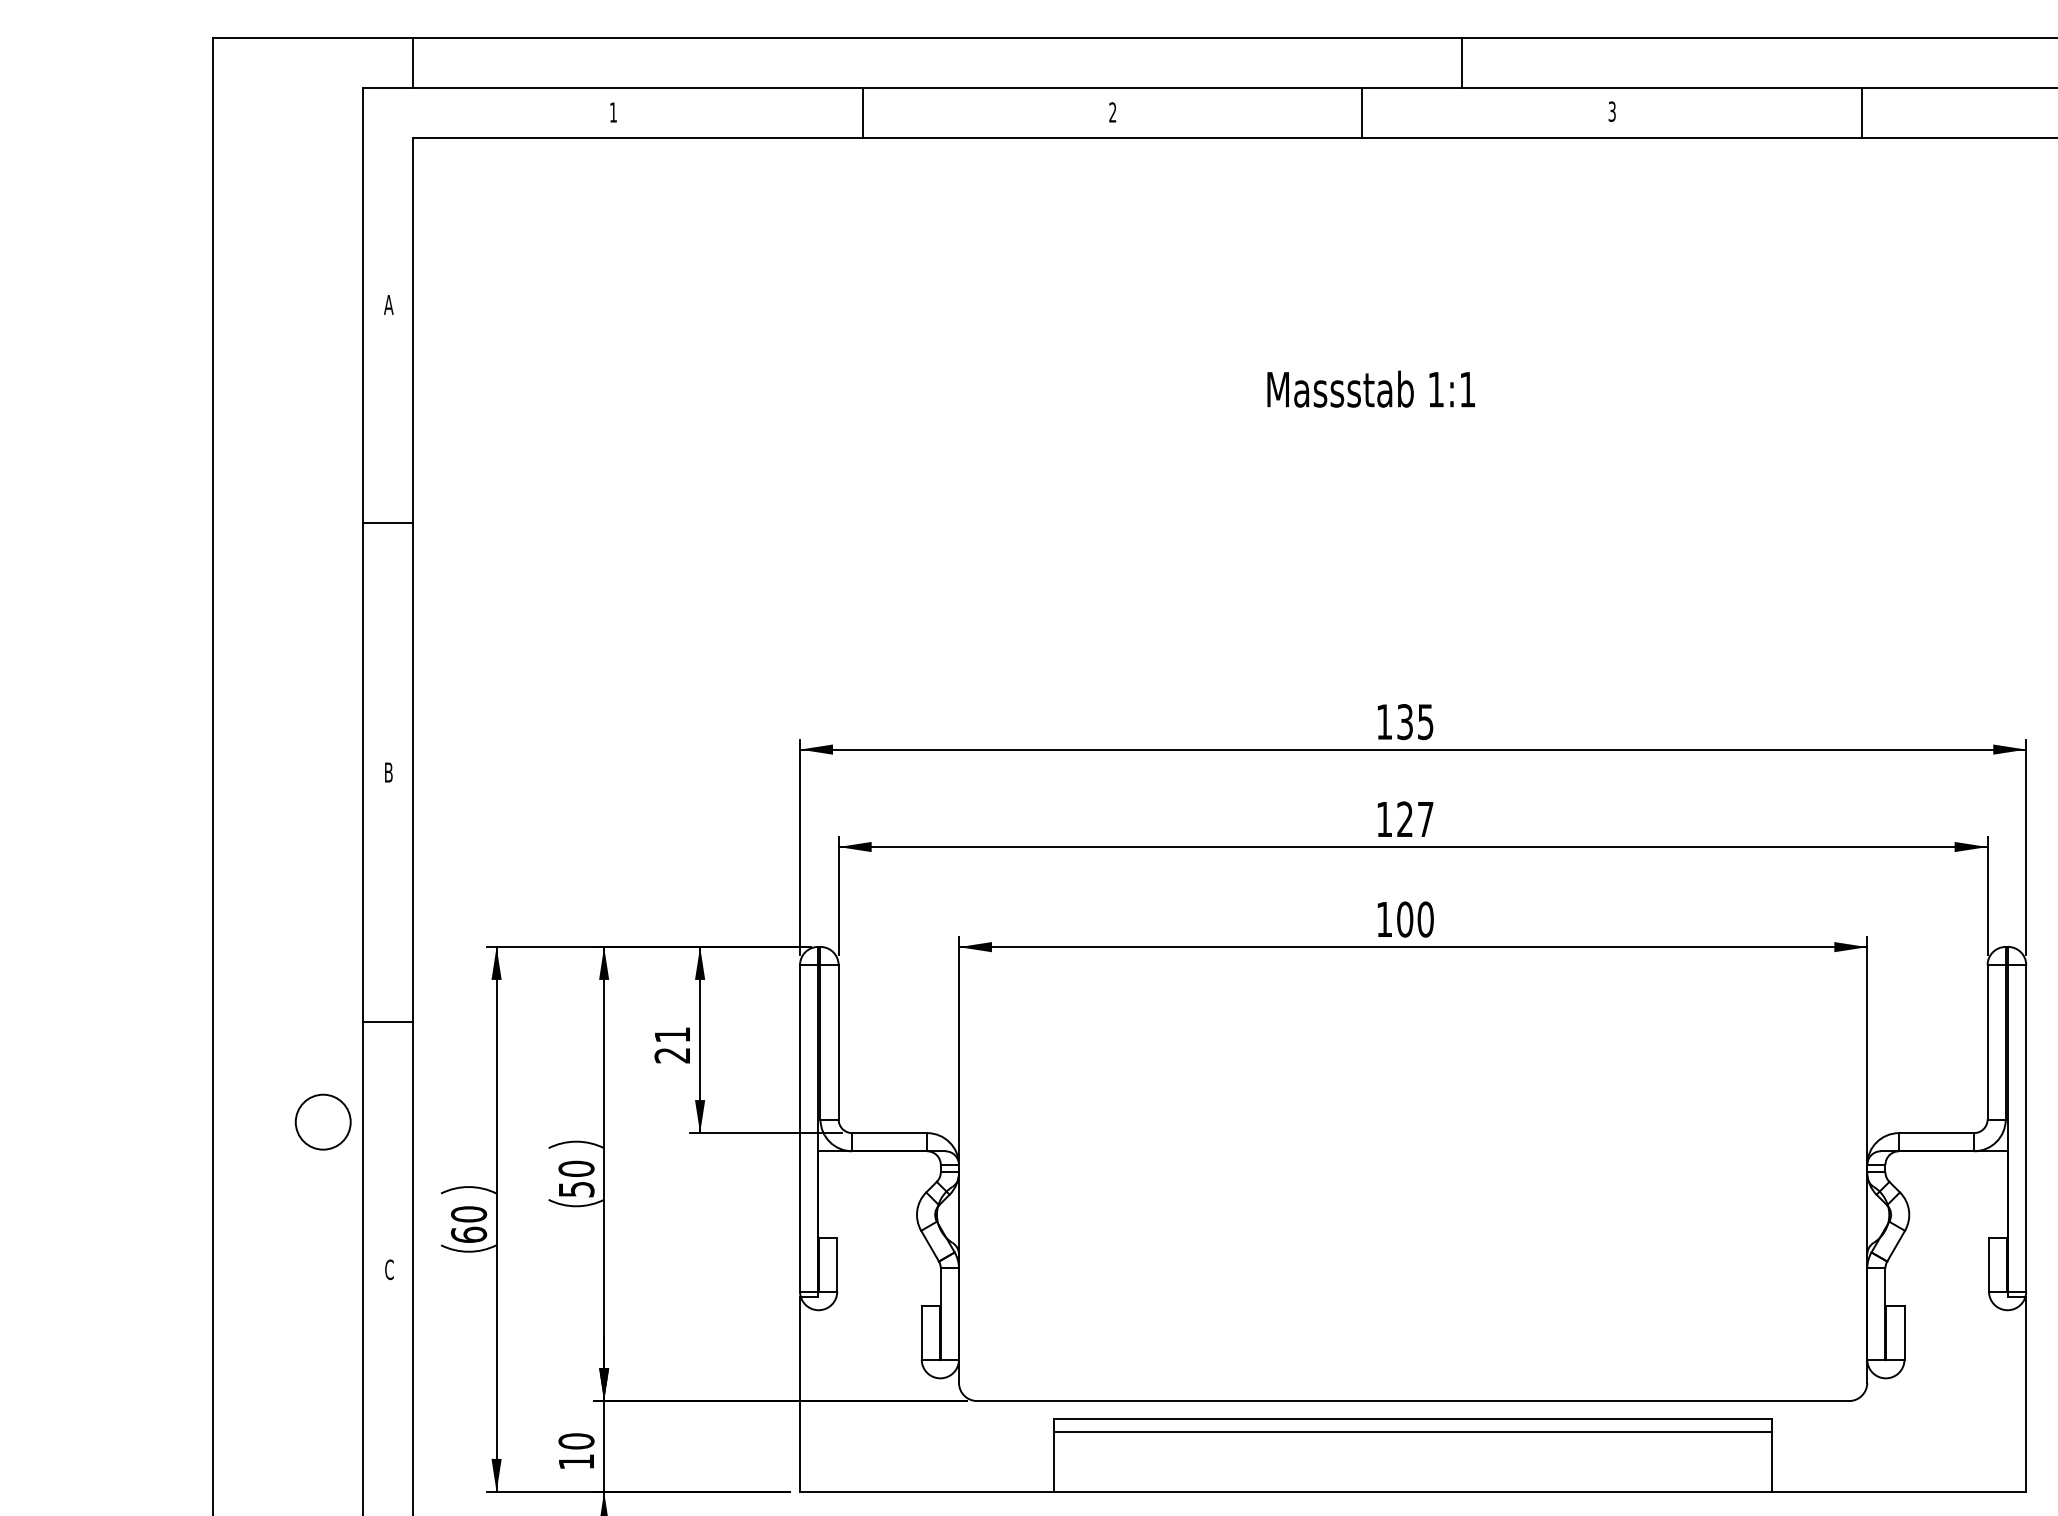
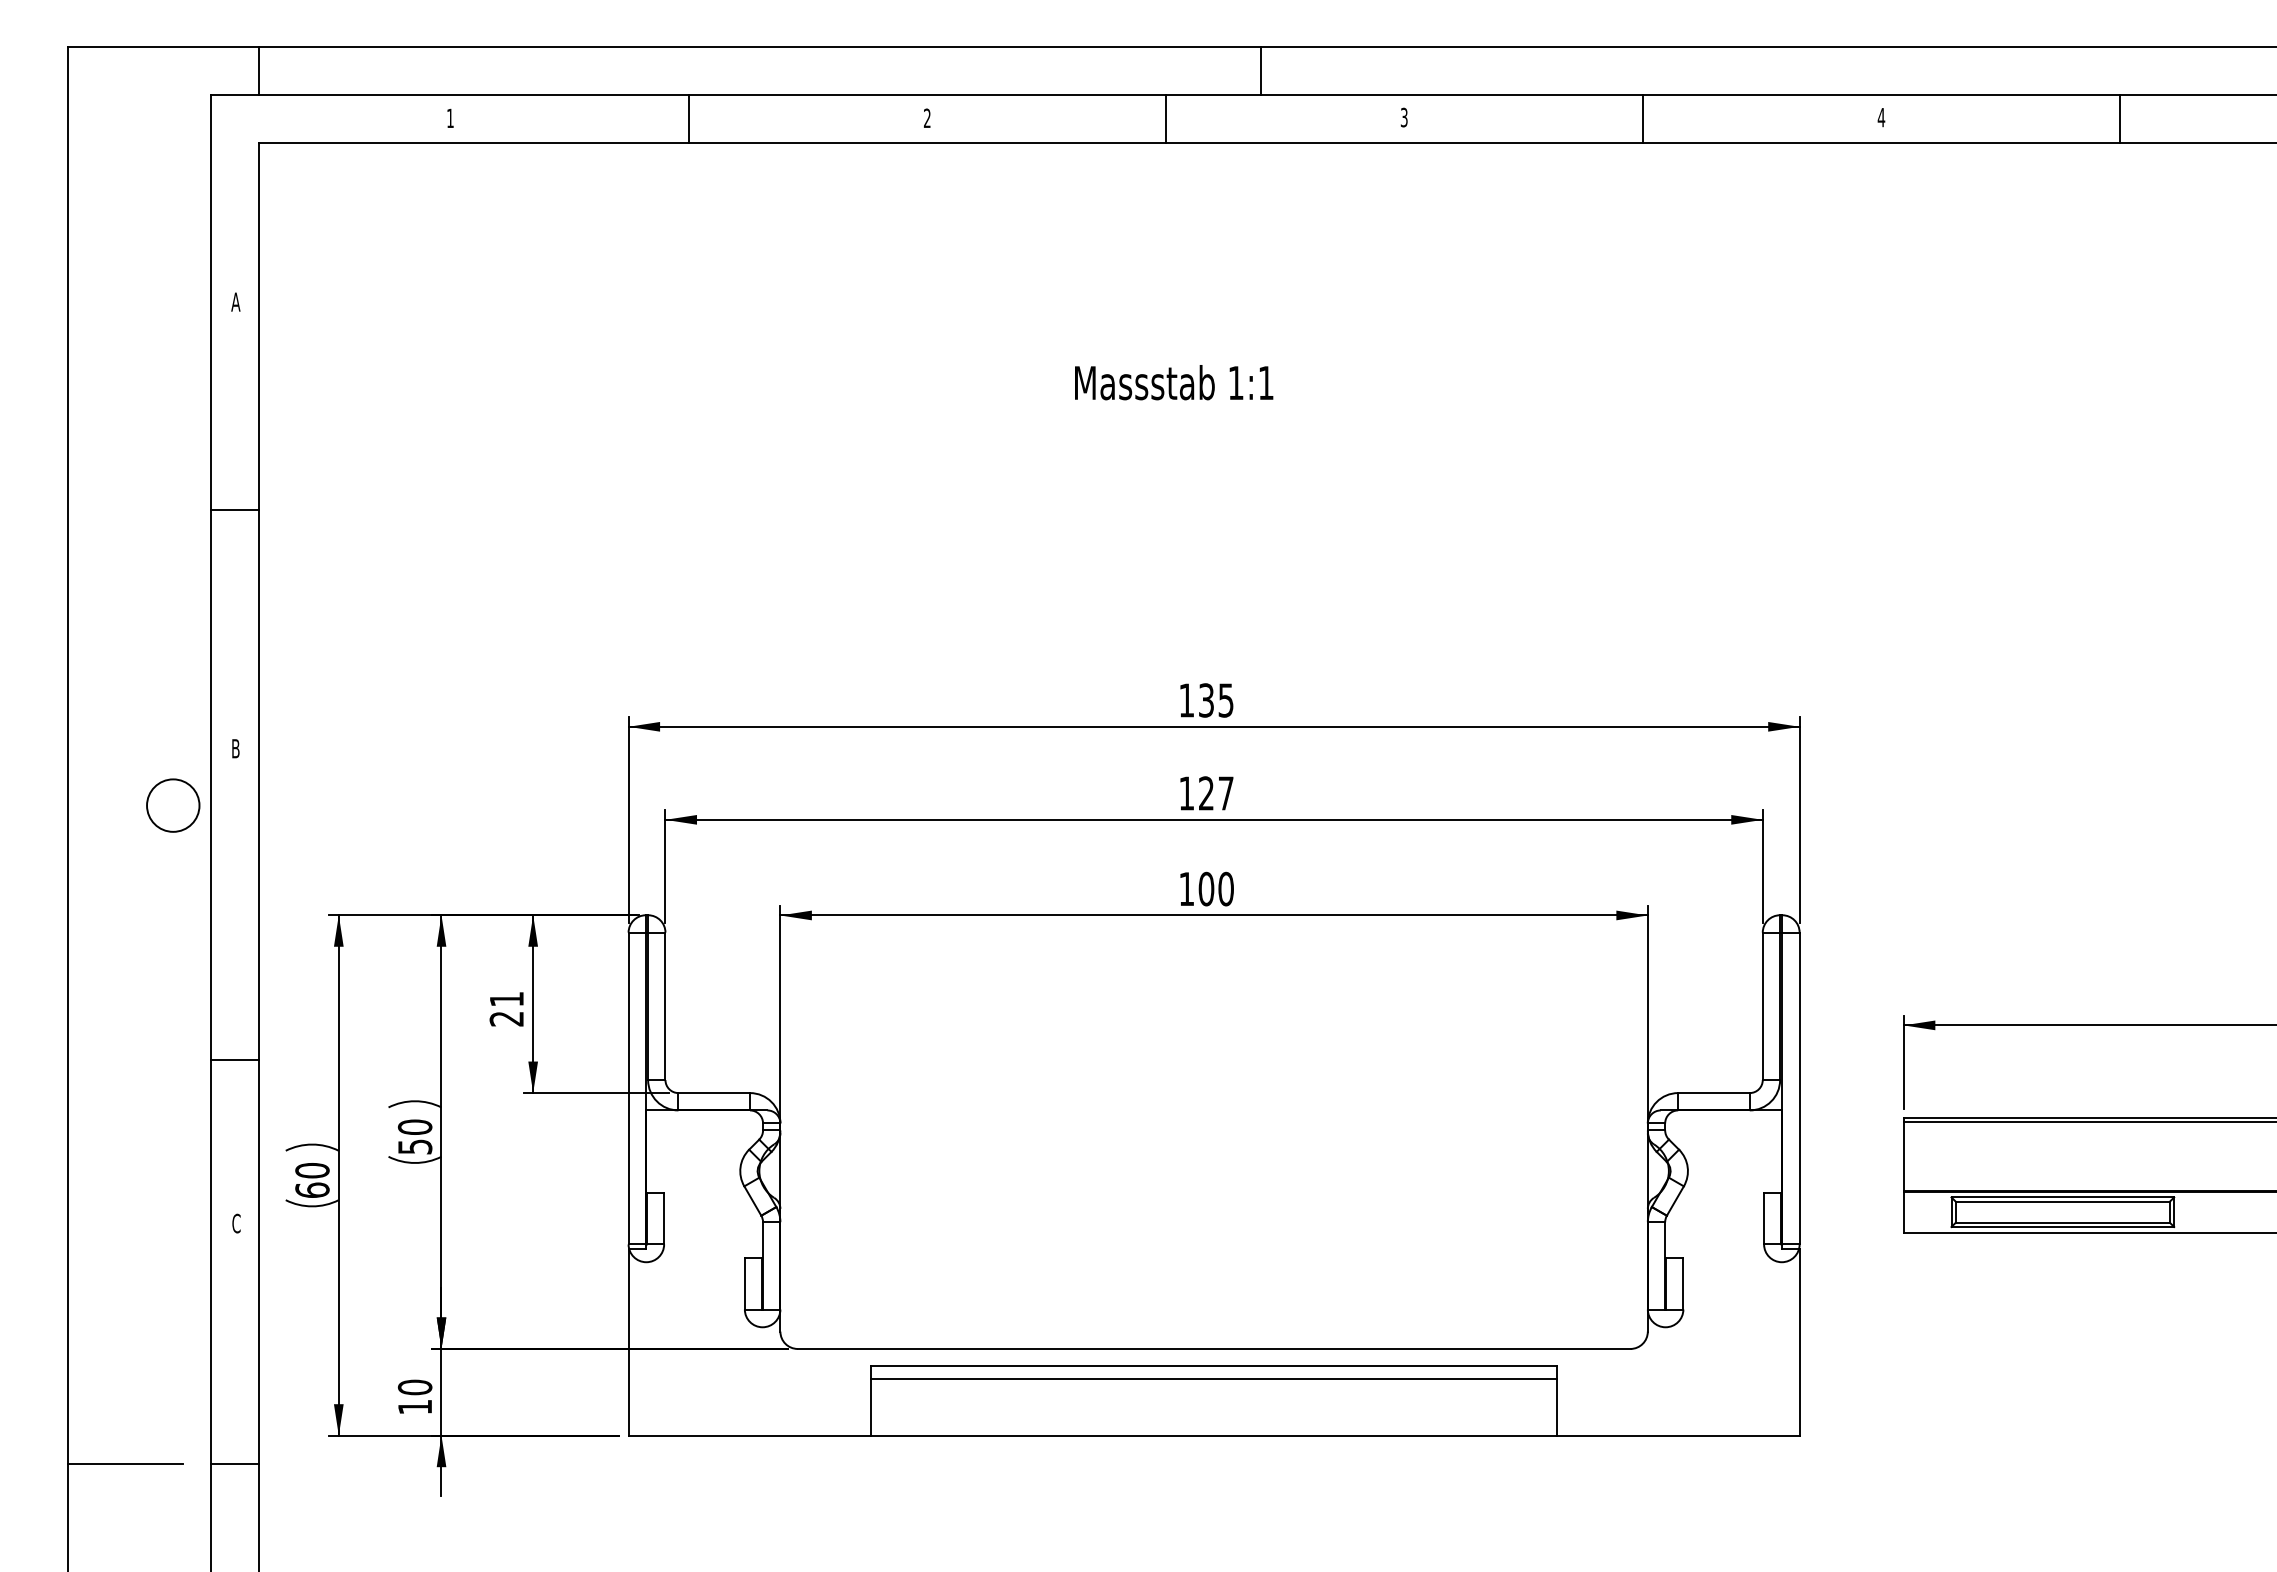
line: (388, 1022) -> (235, 1060), moved
circle: (323, 1122) -> (173, 805), moved

